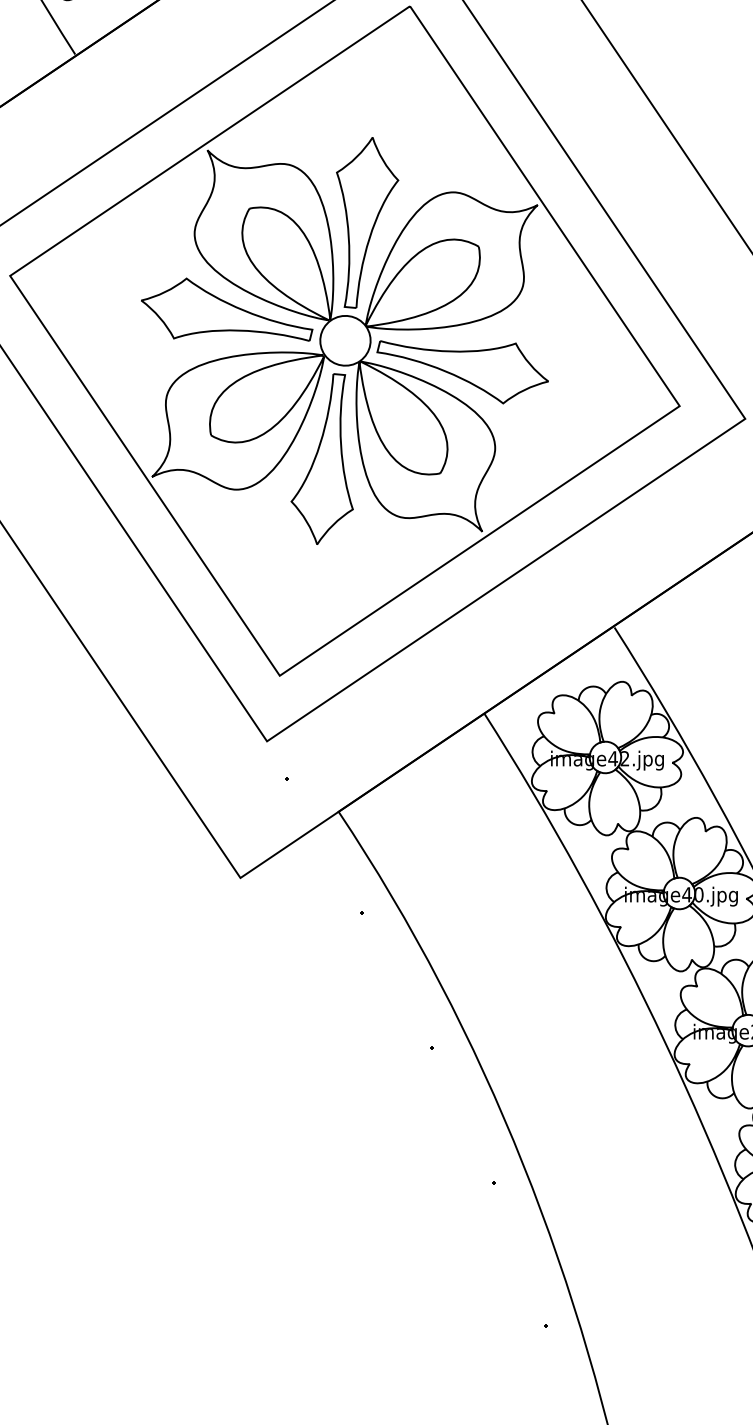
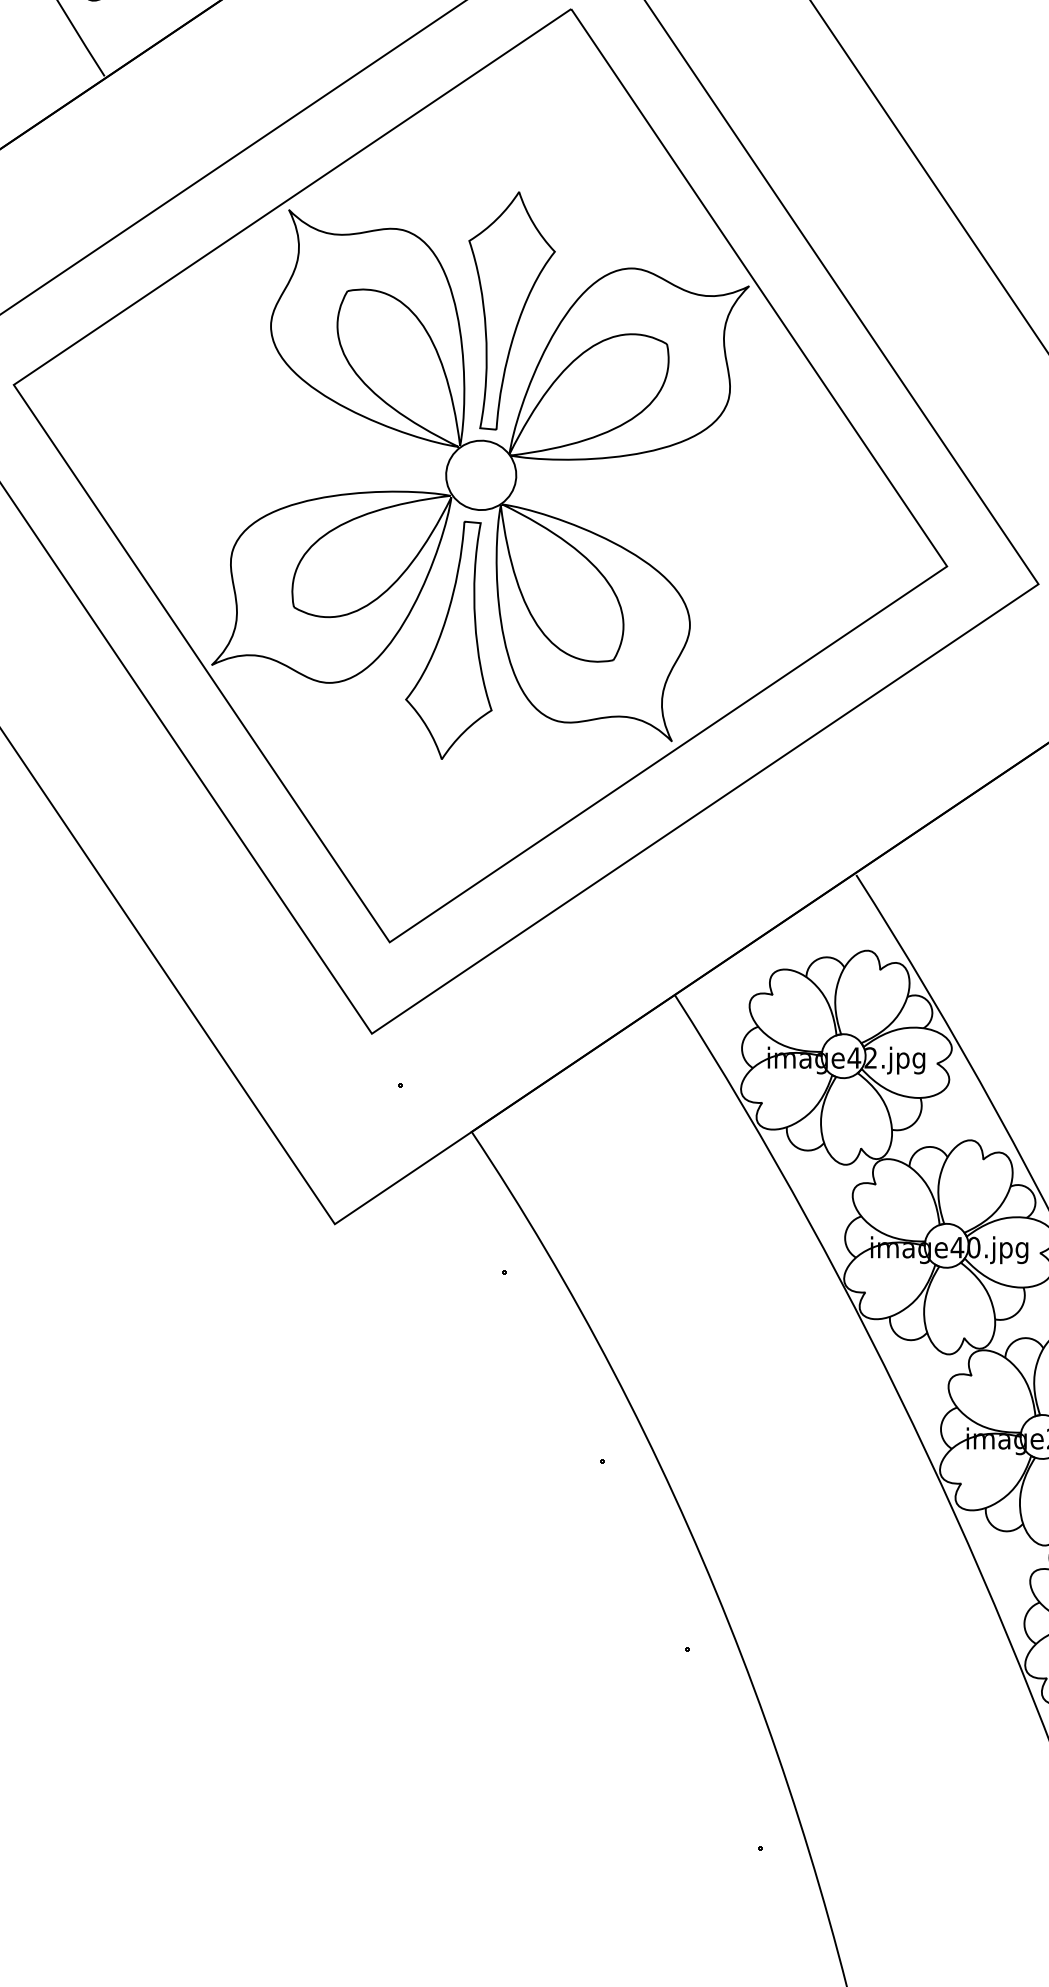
part: (227, 309) -> (316, 431), removed
part: (462, 372) -> (644, 519), removed

